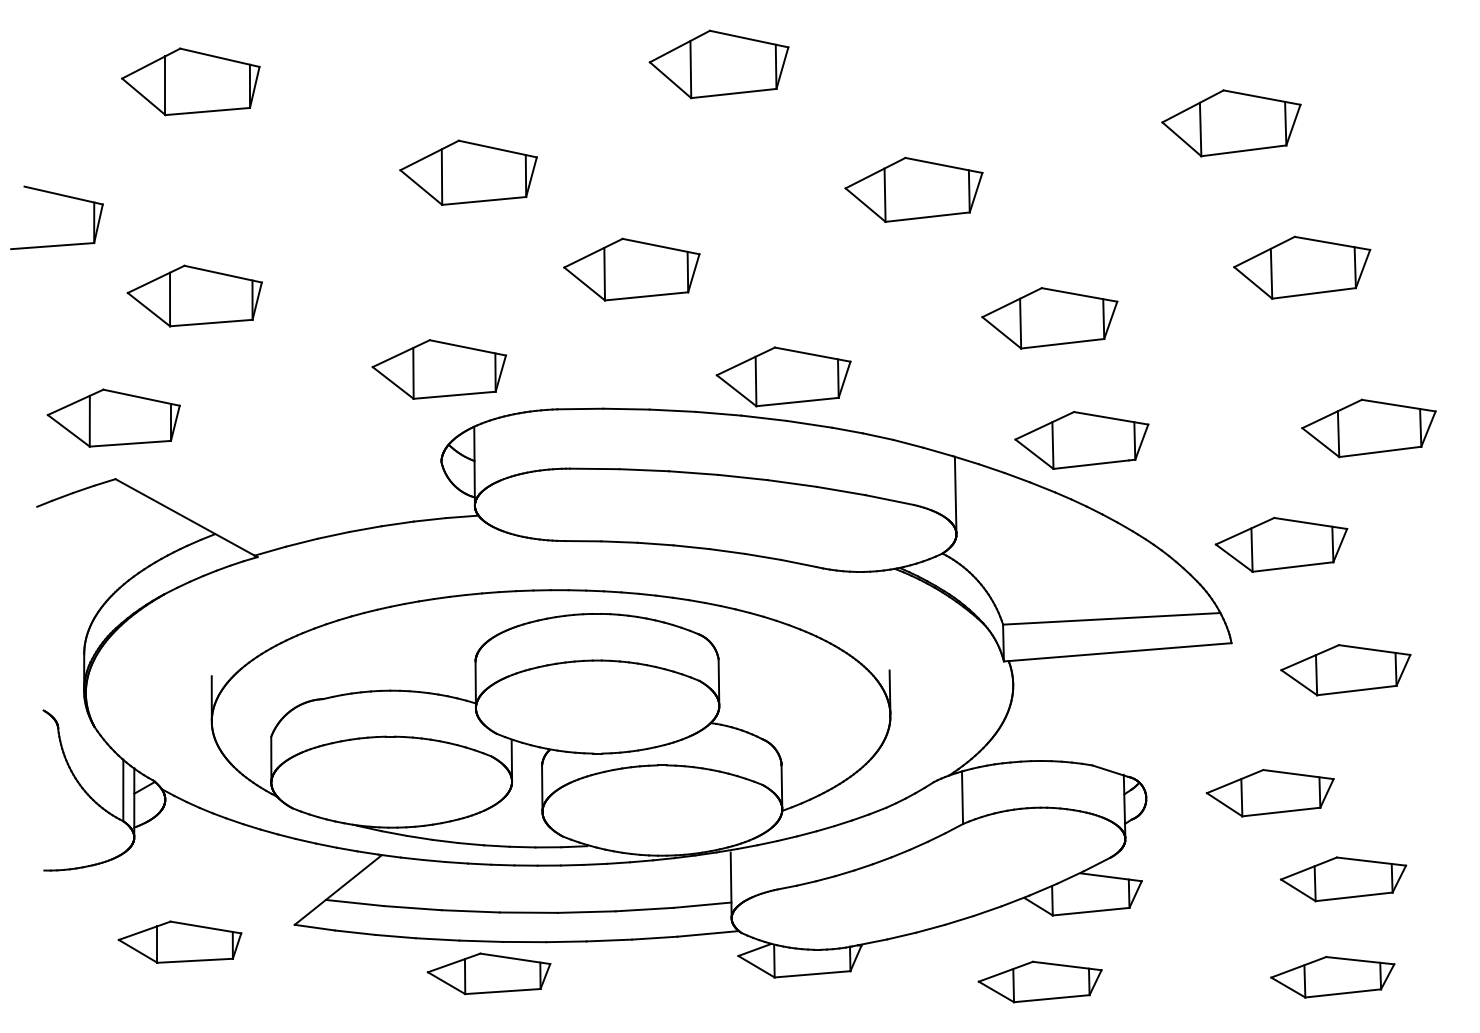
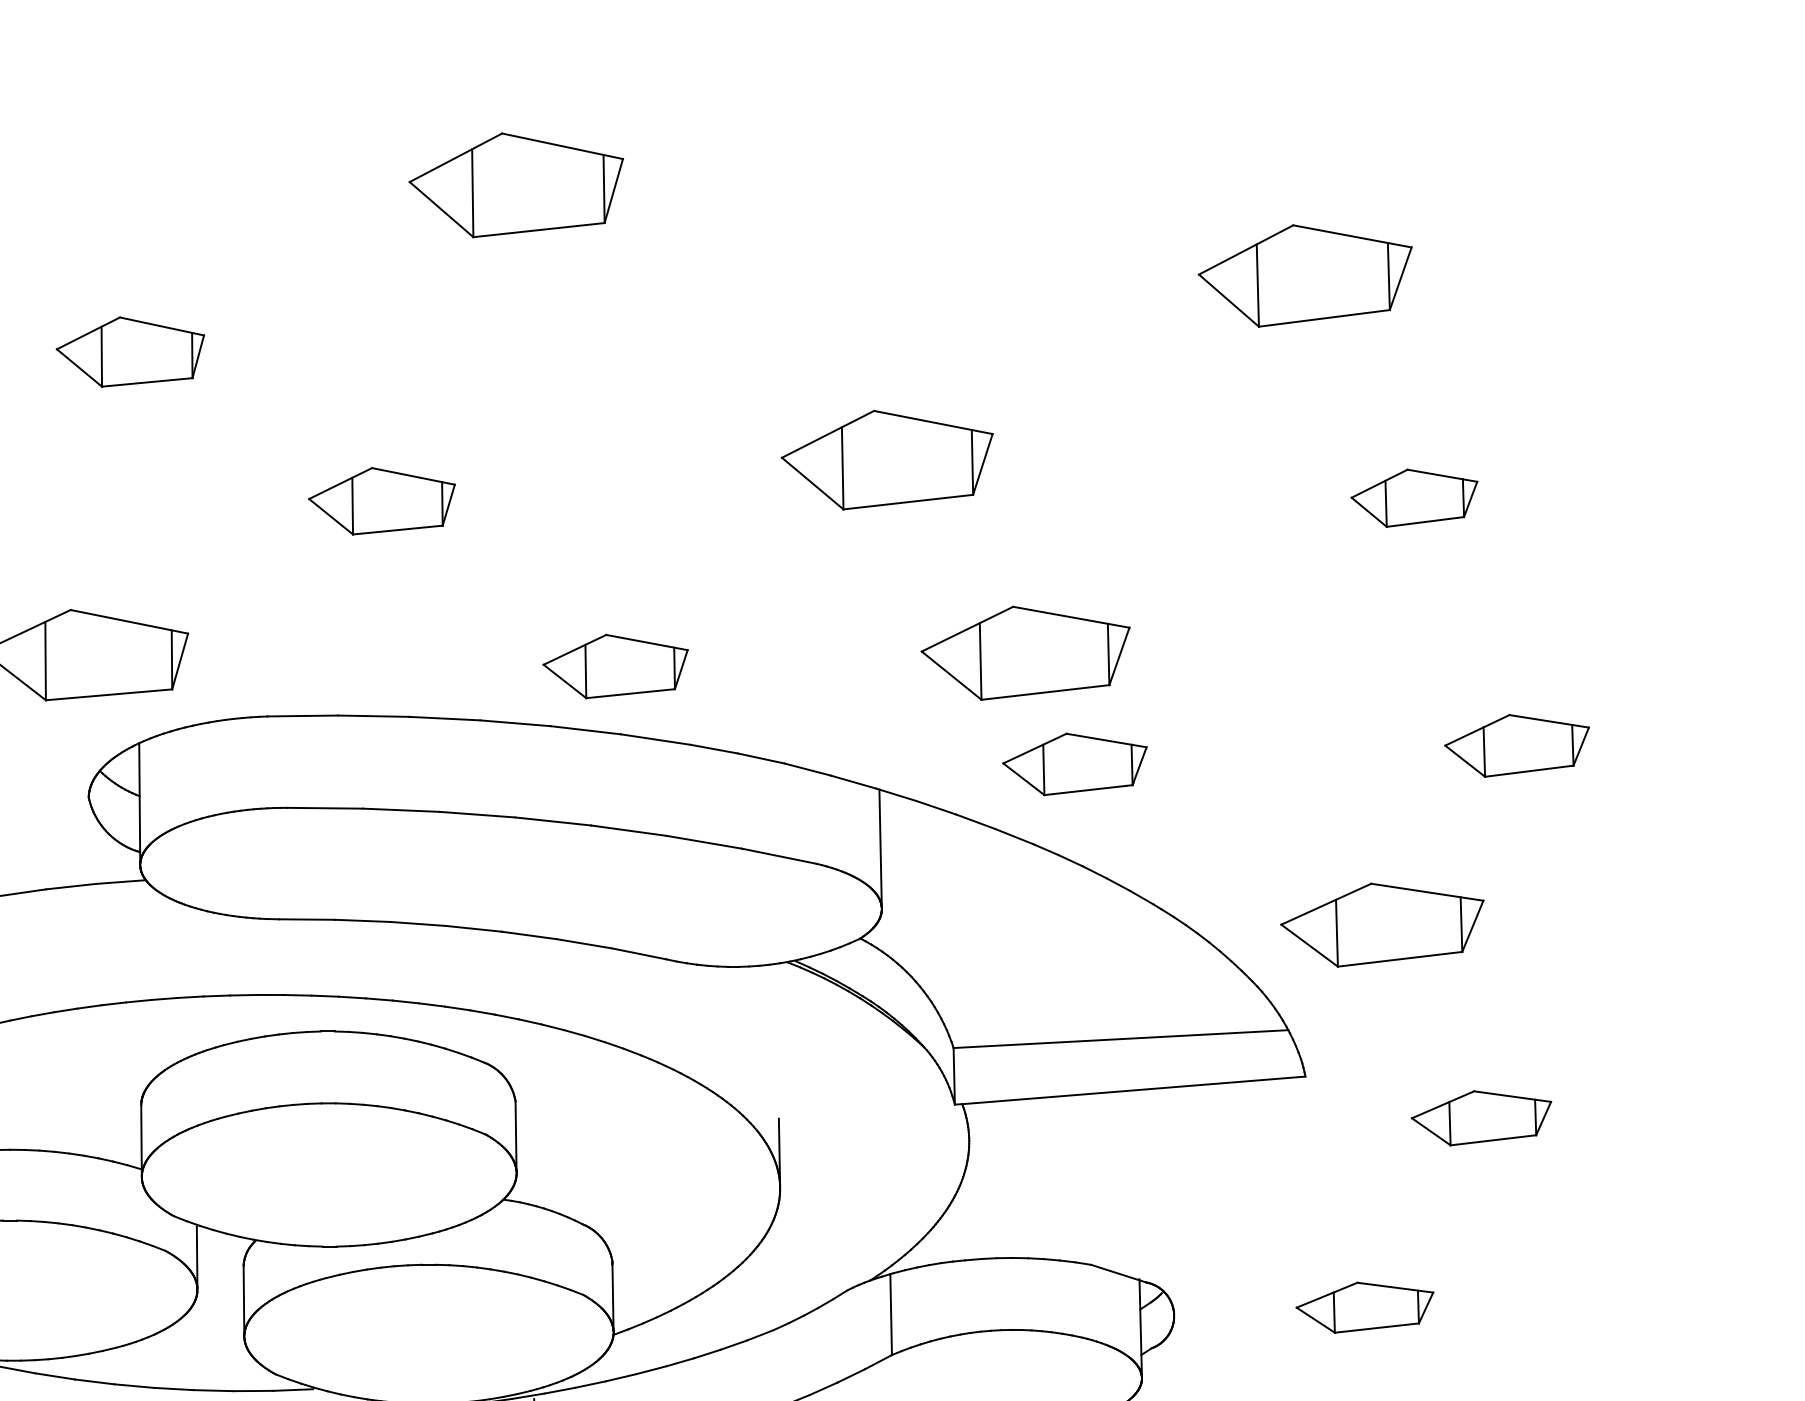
part: (468, 172) -> (130, 351), size x0.7
part: (913, 189) -> (886, 459), moved
part: (1302, 267) -> (1414, 498), size x0.6
part: (631, 269) -> (381, 501), size x0.7
part: (1049, 318) -> (1025, 653), moved
part: (783, 376) -> (615, 665), size x0.7
part: (1368, 428) -> (1516, 745), size x0.7
part: (1081, 440) -> (1074, 764), size x0.7
part: (1345, 670) -> (1480, 1118), size x0.7
part: (1269, 793) -> (1363, 1308), size x0.7

